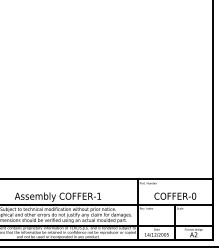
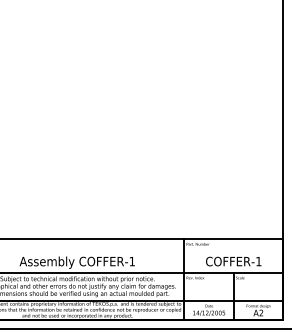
text: (193, 196) -> (258, 261), COFFER-0 -> COFFER-1

